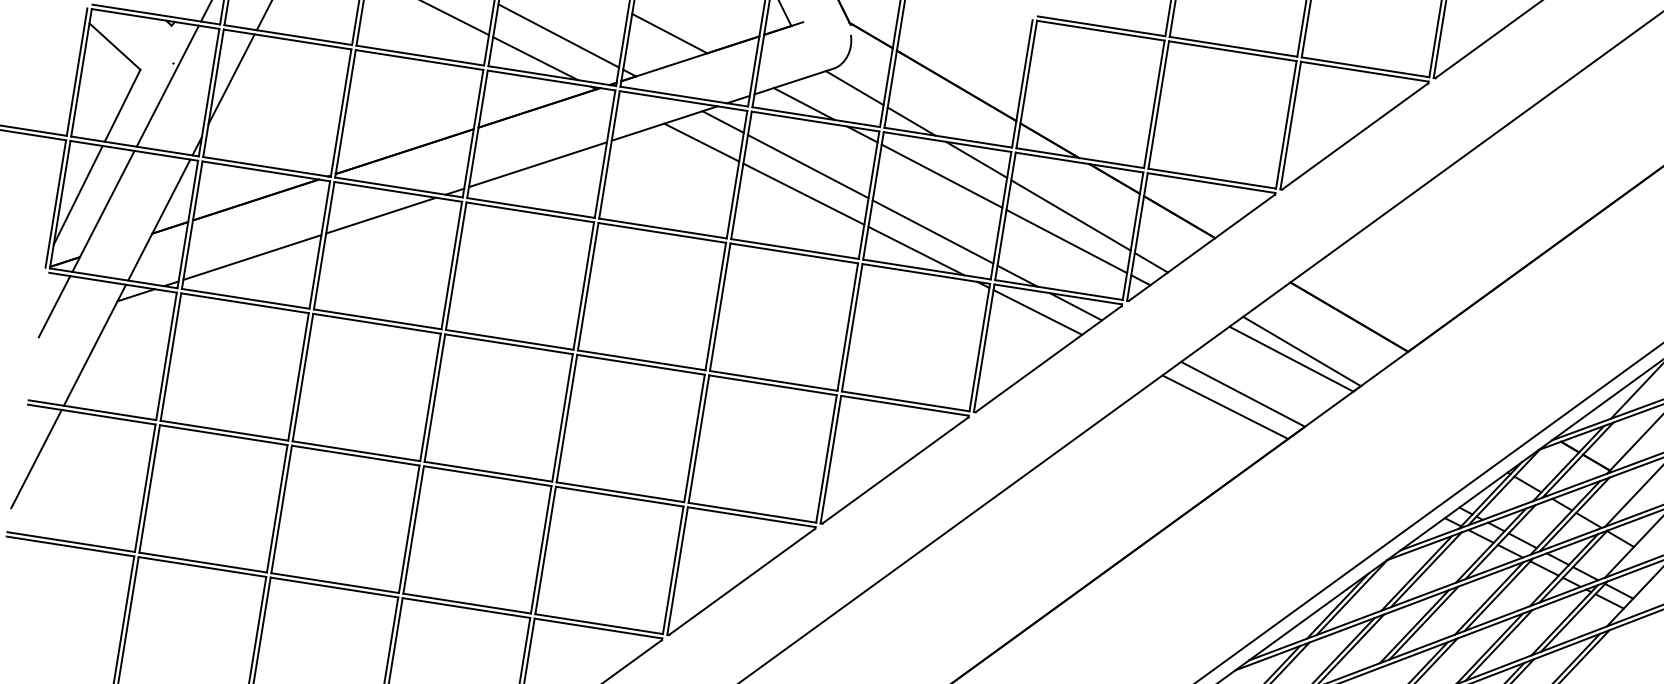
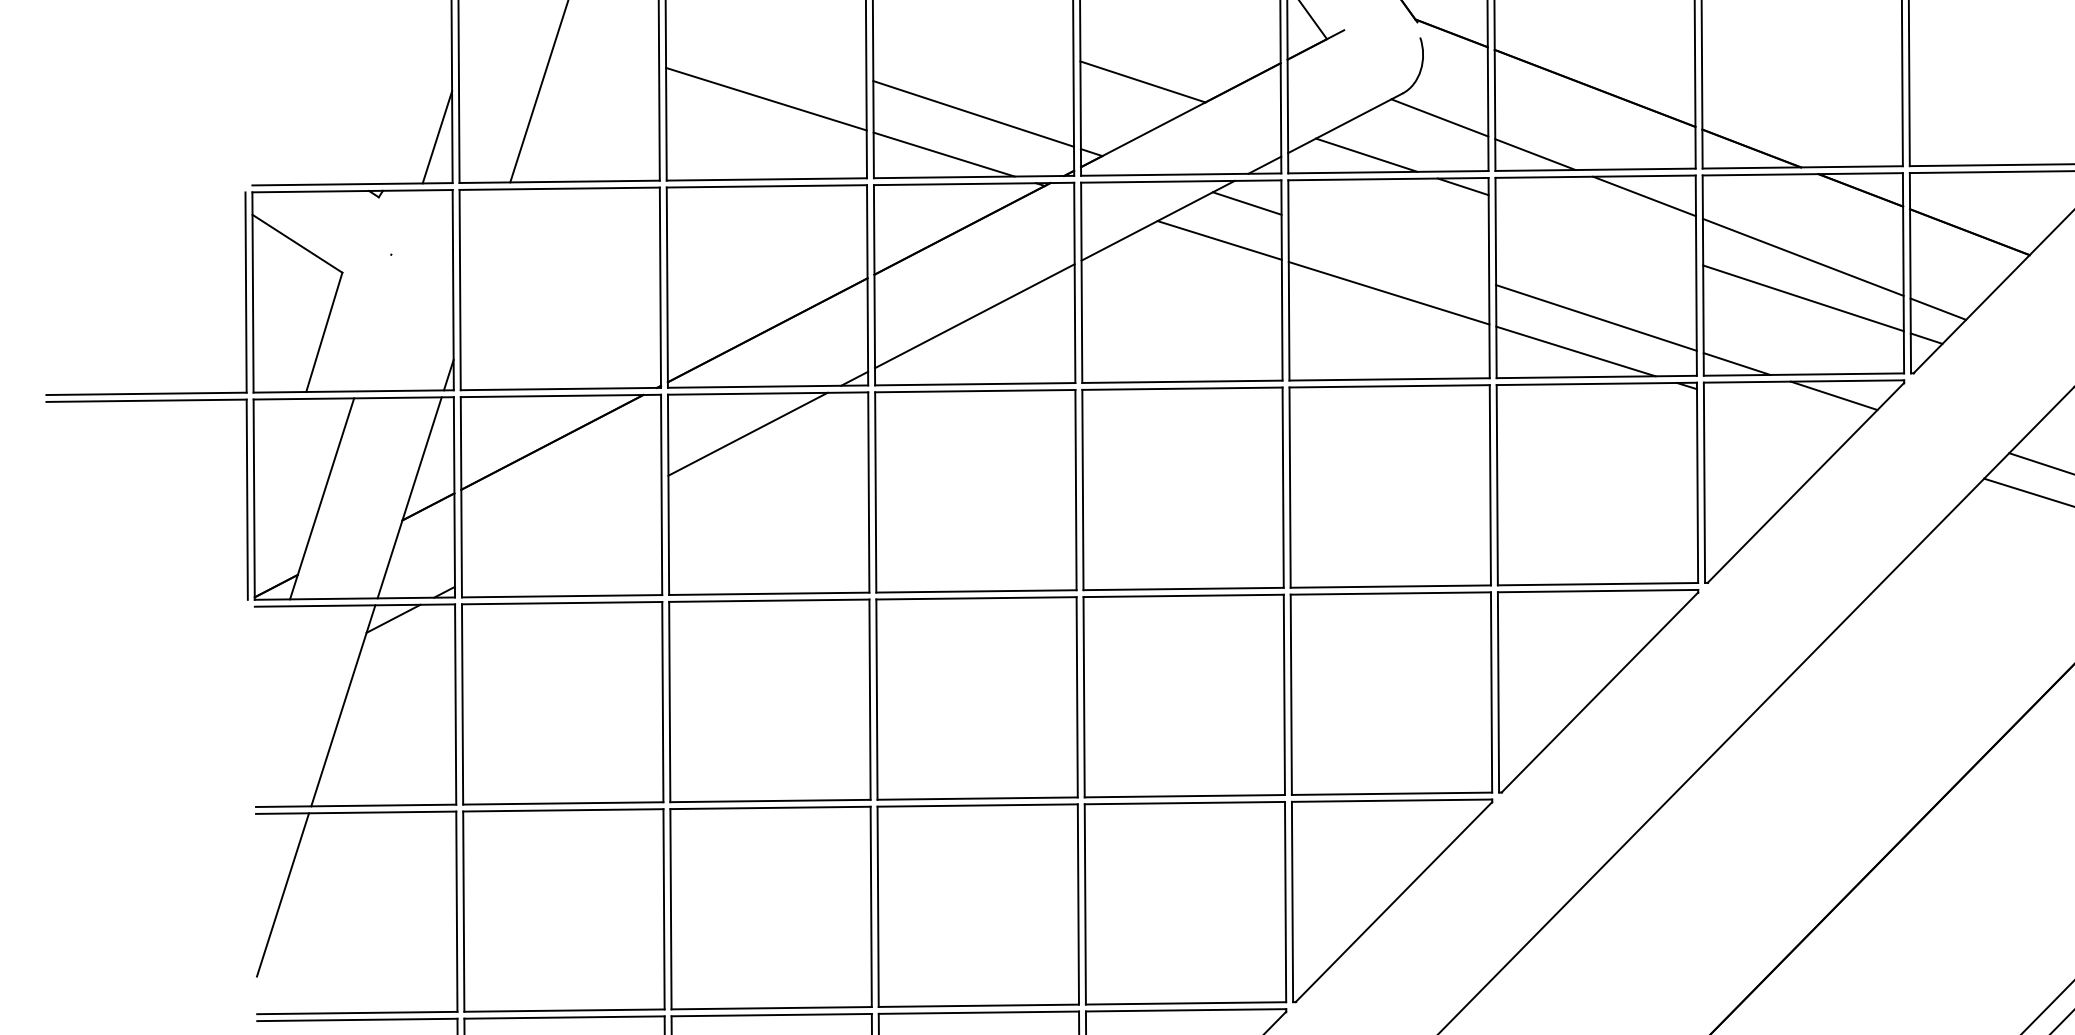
line: (231, 79) -> (484, 264), removed
line: (167, 85) -> (387, 289), removed
line: (807, 166) -> (1387, 249), removed
line: (941, 175) -> (1594, 229), removed
line: (77, 194) -> (278, 479), removed
line: (252, 257) -> (561, 531), removed
line: (54, 306) -> (271, 656), removed
line: (1037, 312) -> (1776, 414), removed

